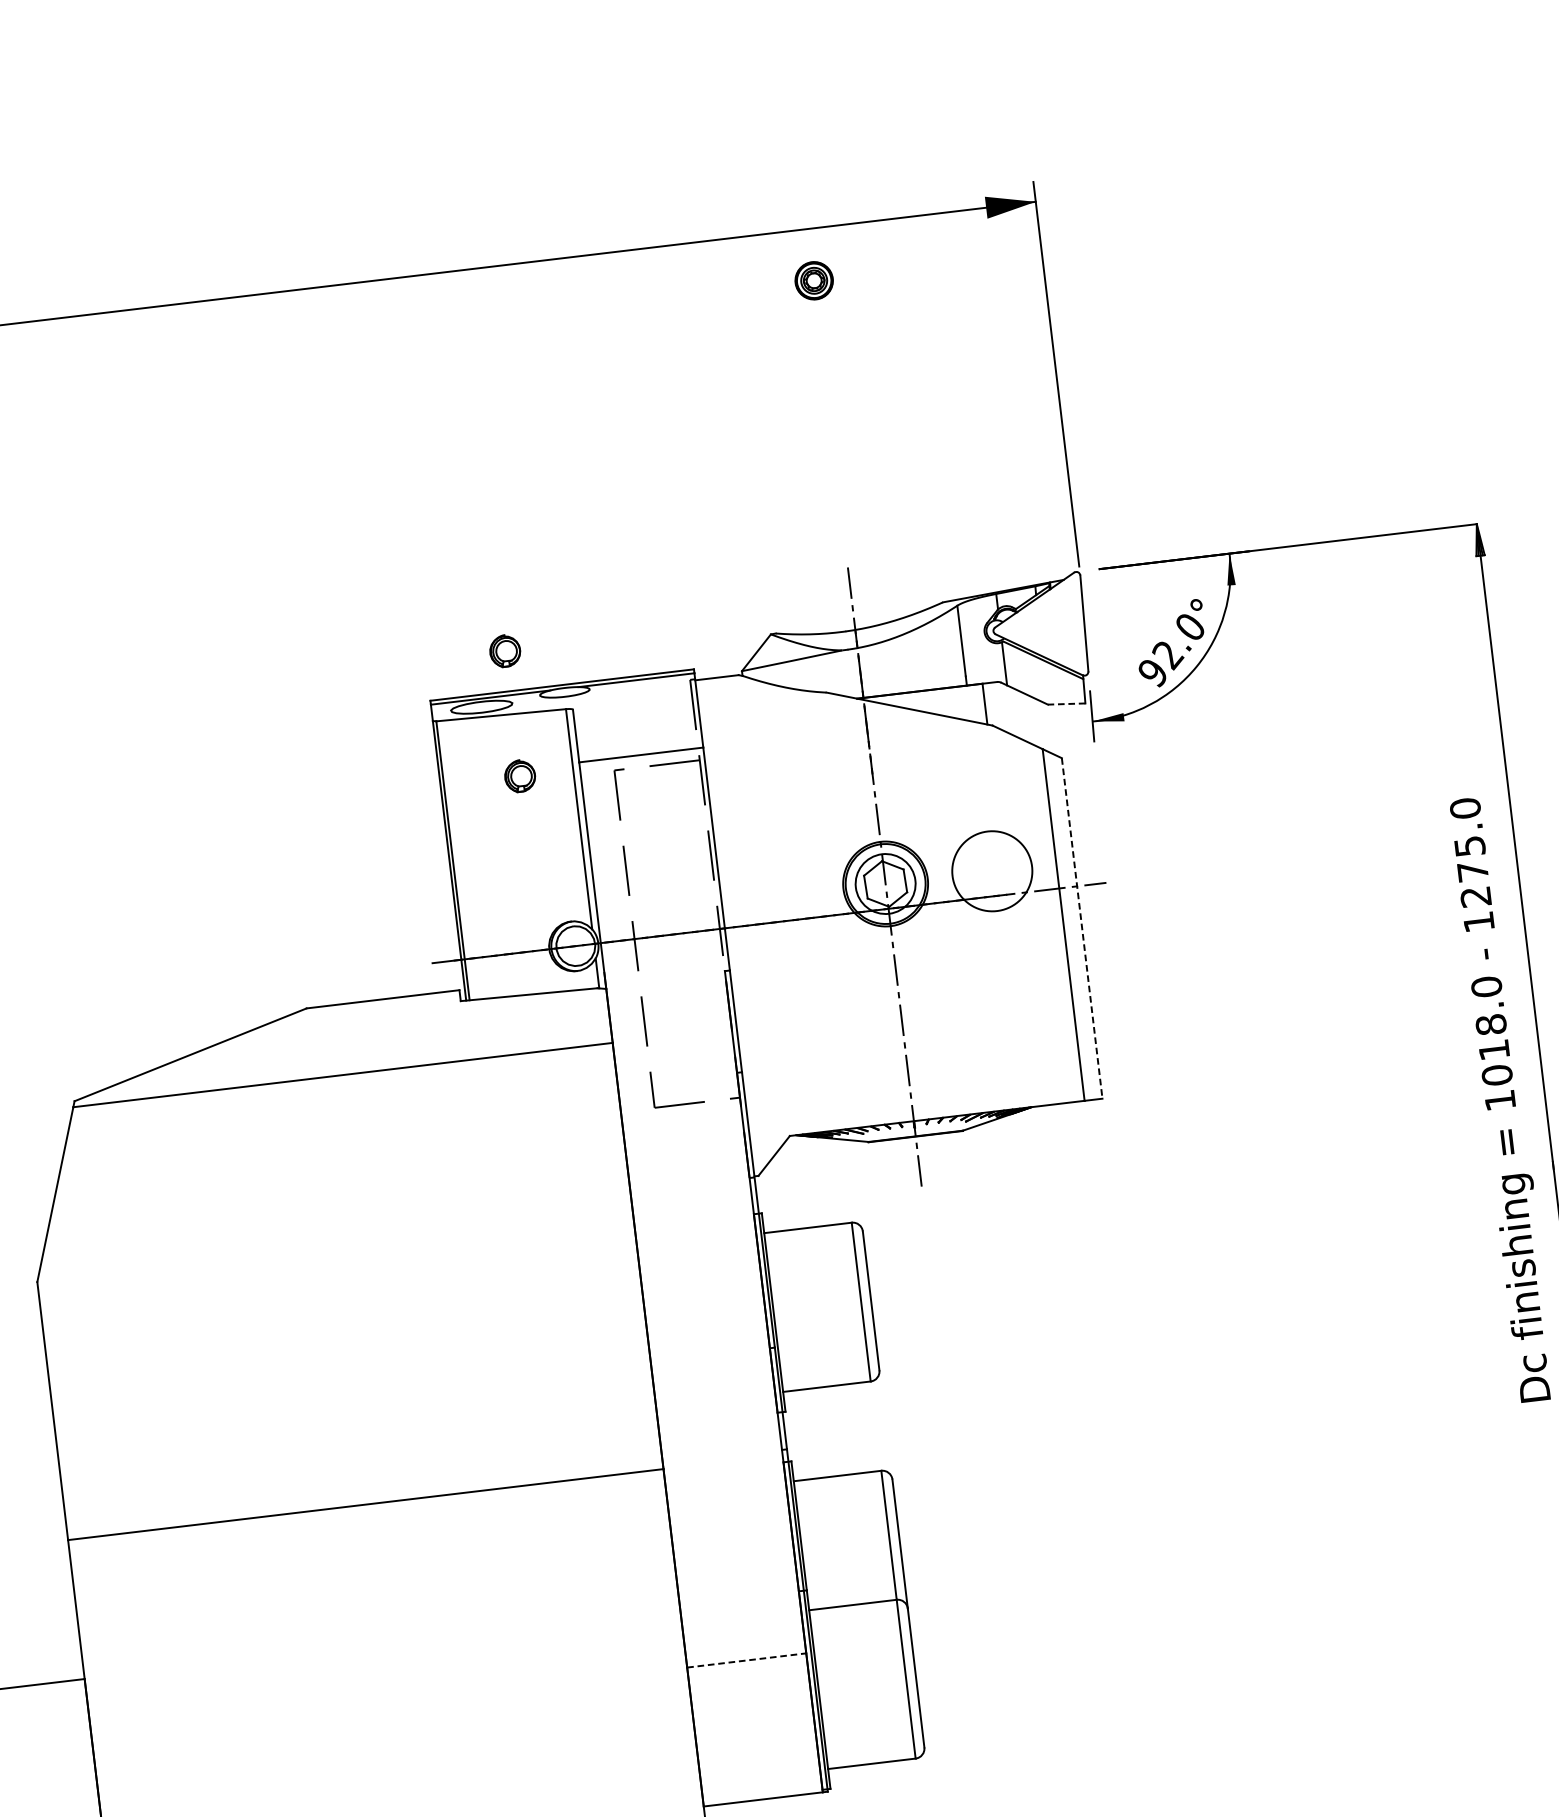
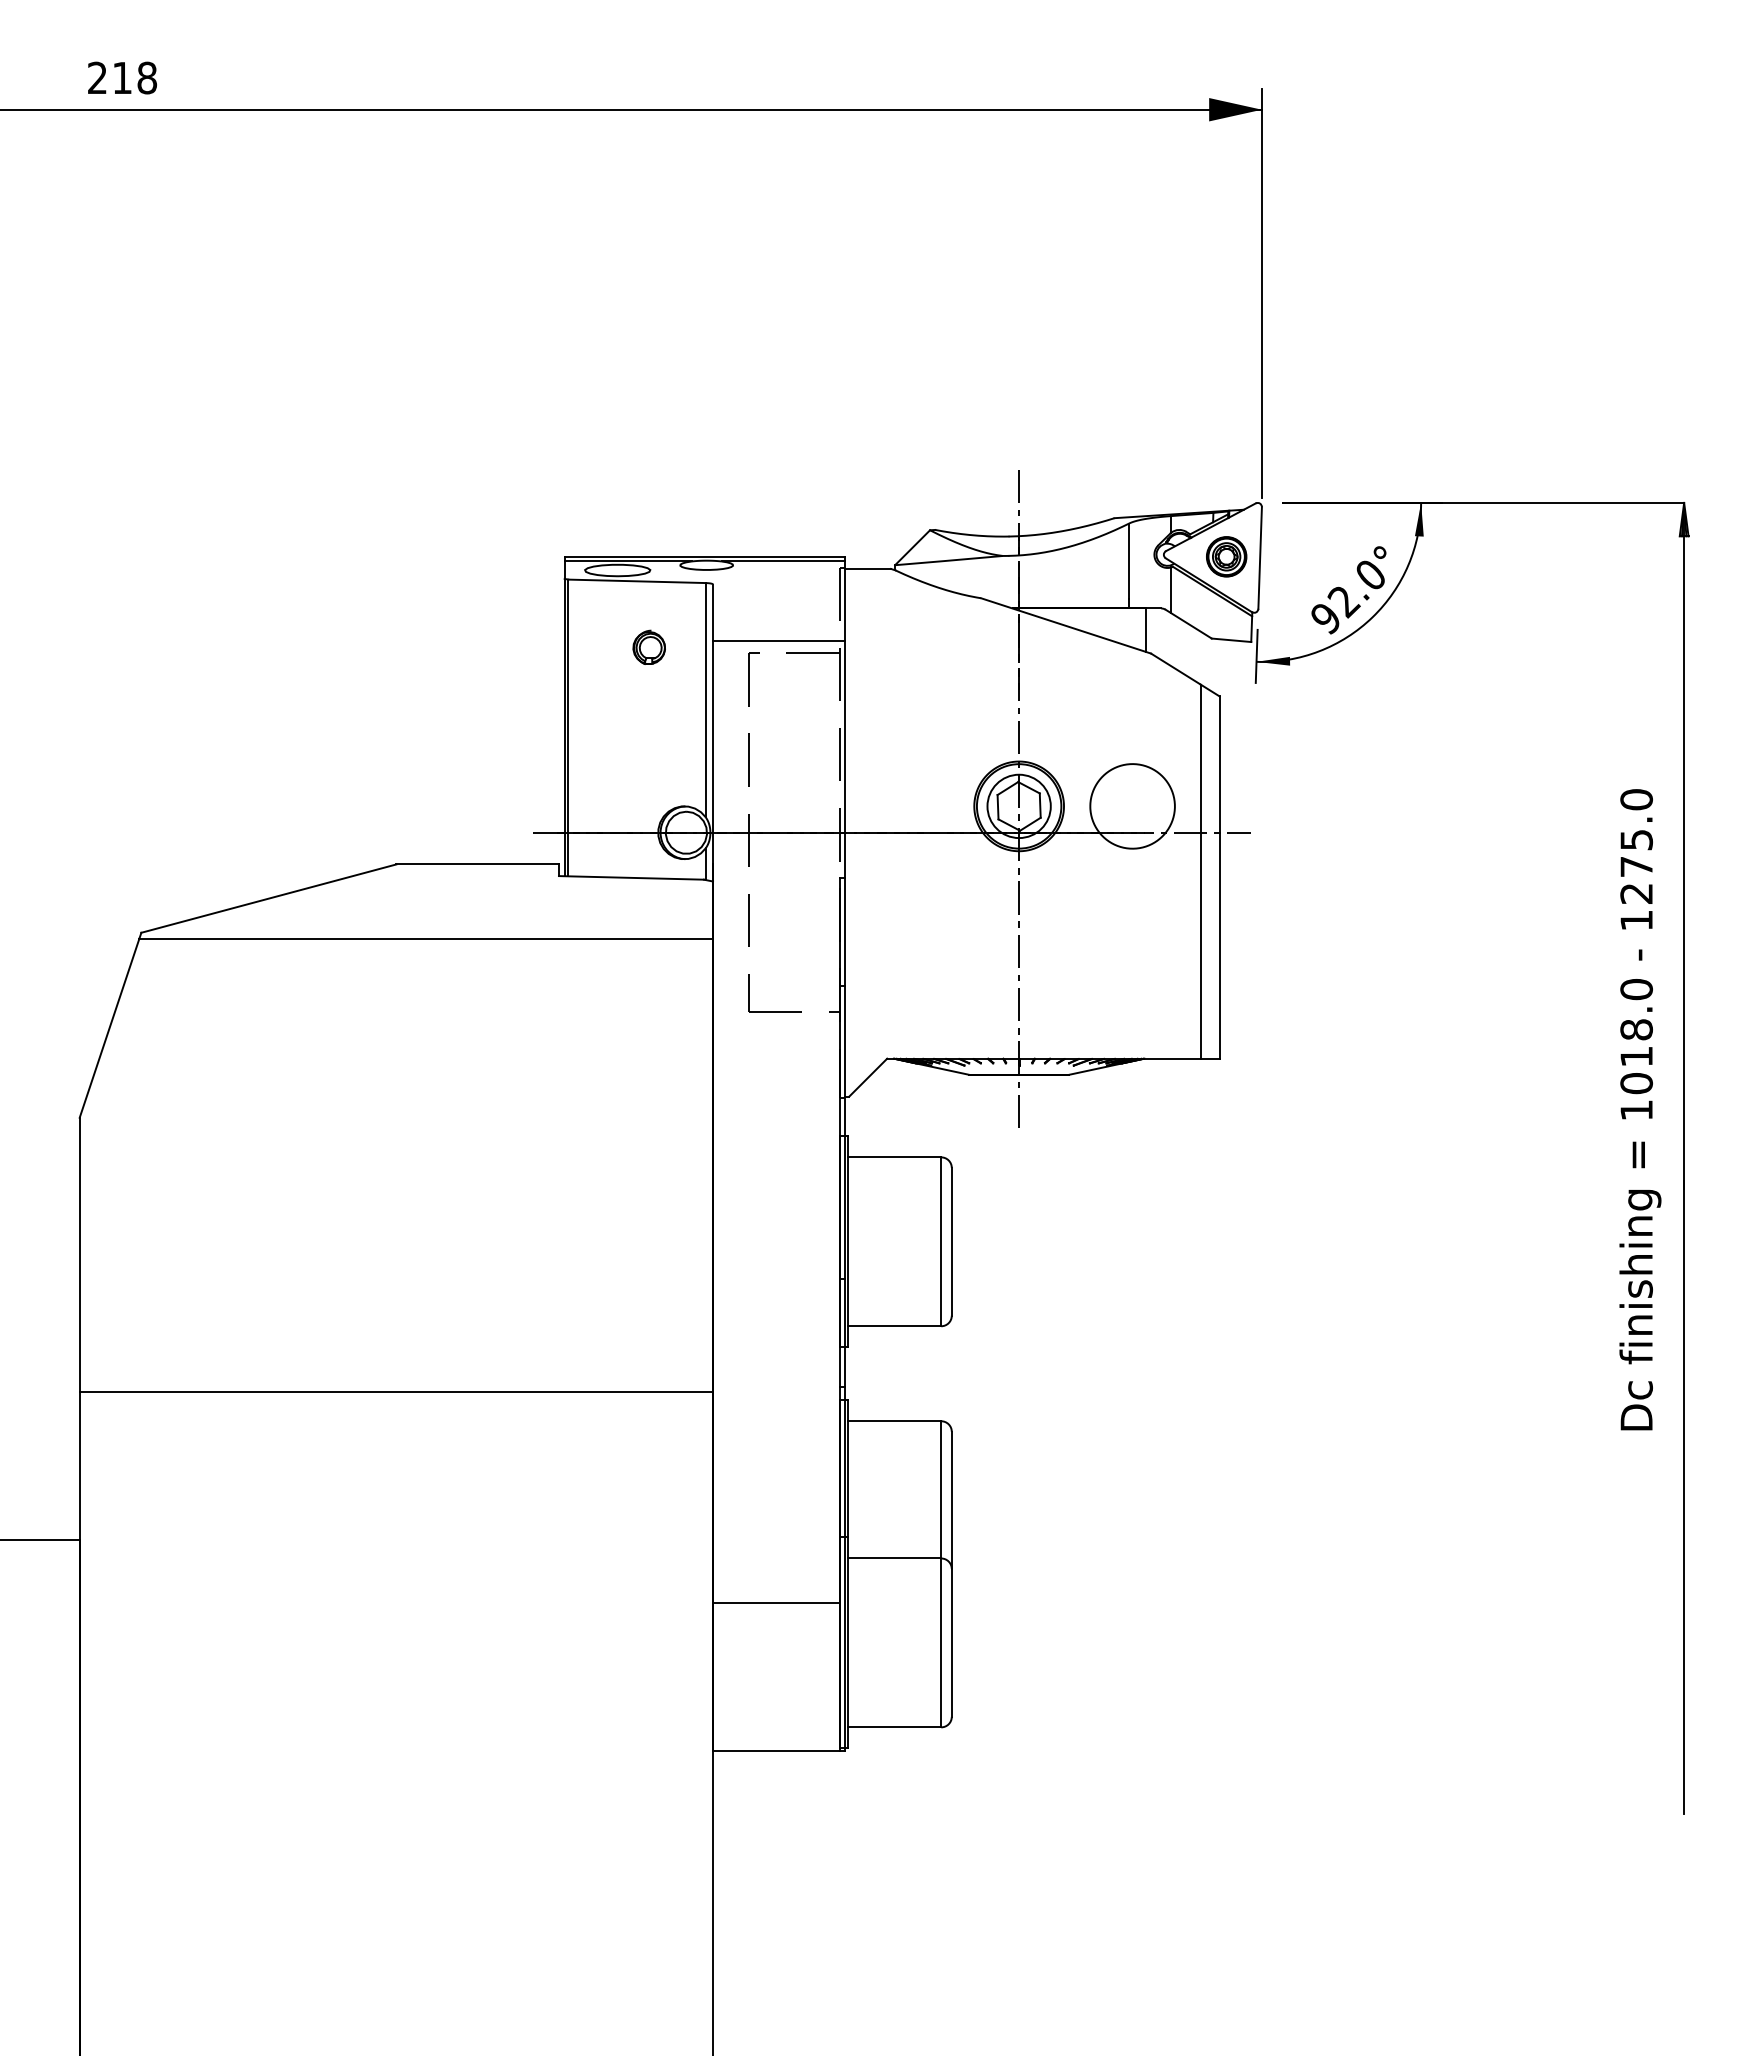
part: (814, 280) -> (1226, 556), moved
part: (504, 650) -> (648, 513), removed
line: (1066, 704) -> (1231, 640), dashed -> solid
line: (1082, 929) -> (1219, 878), dashed -> solid
line: (746, 1660) -> (776, 1603), dashed -> solid

